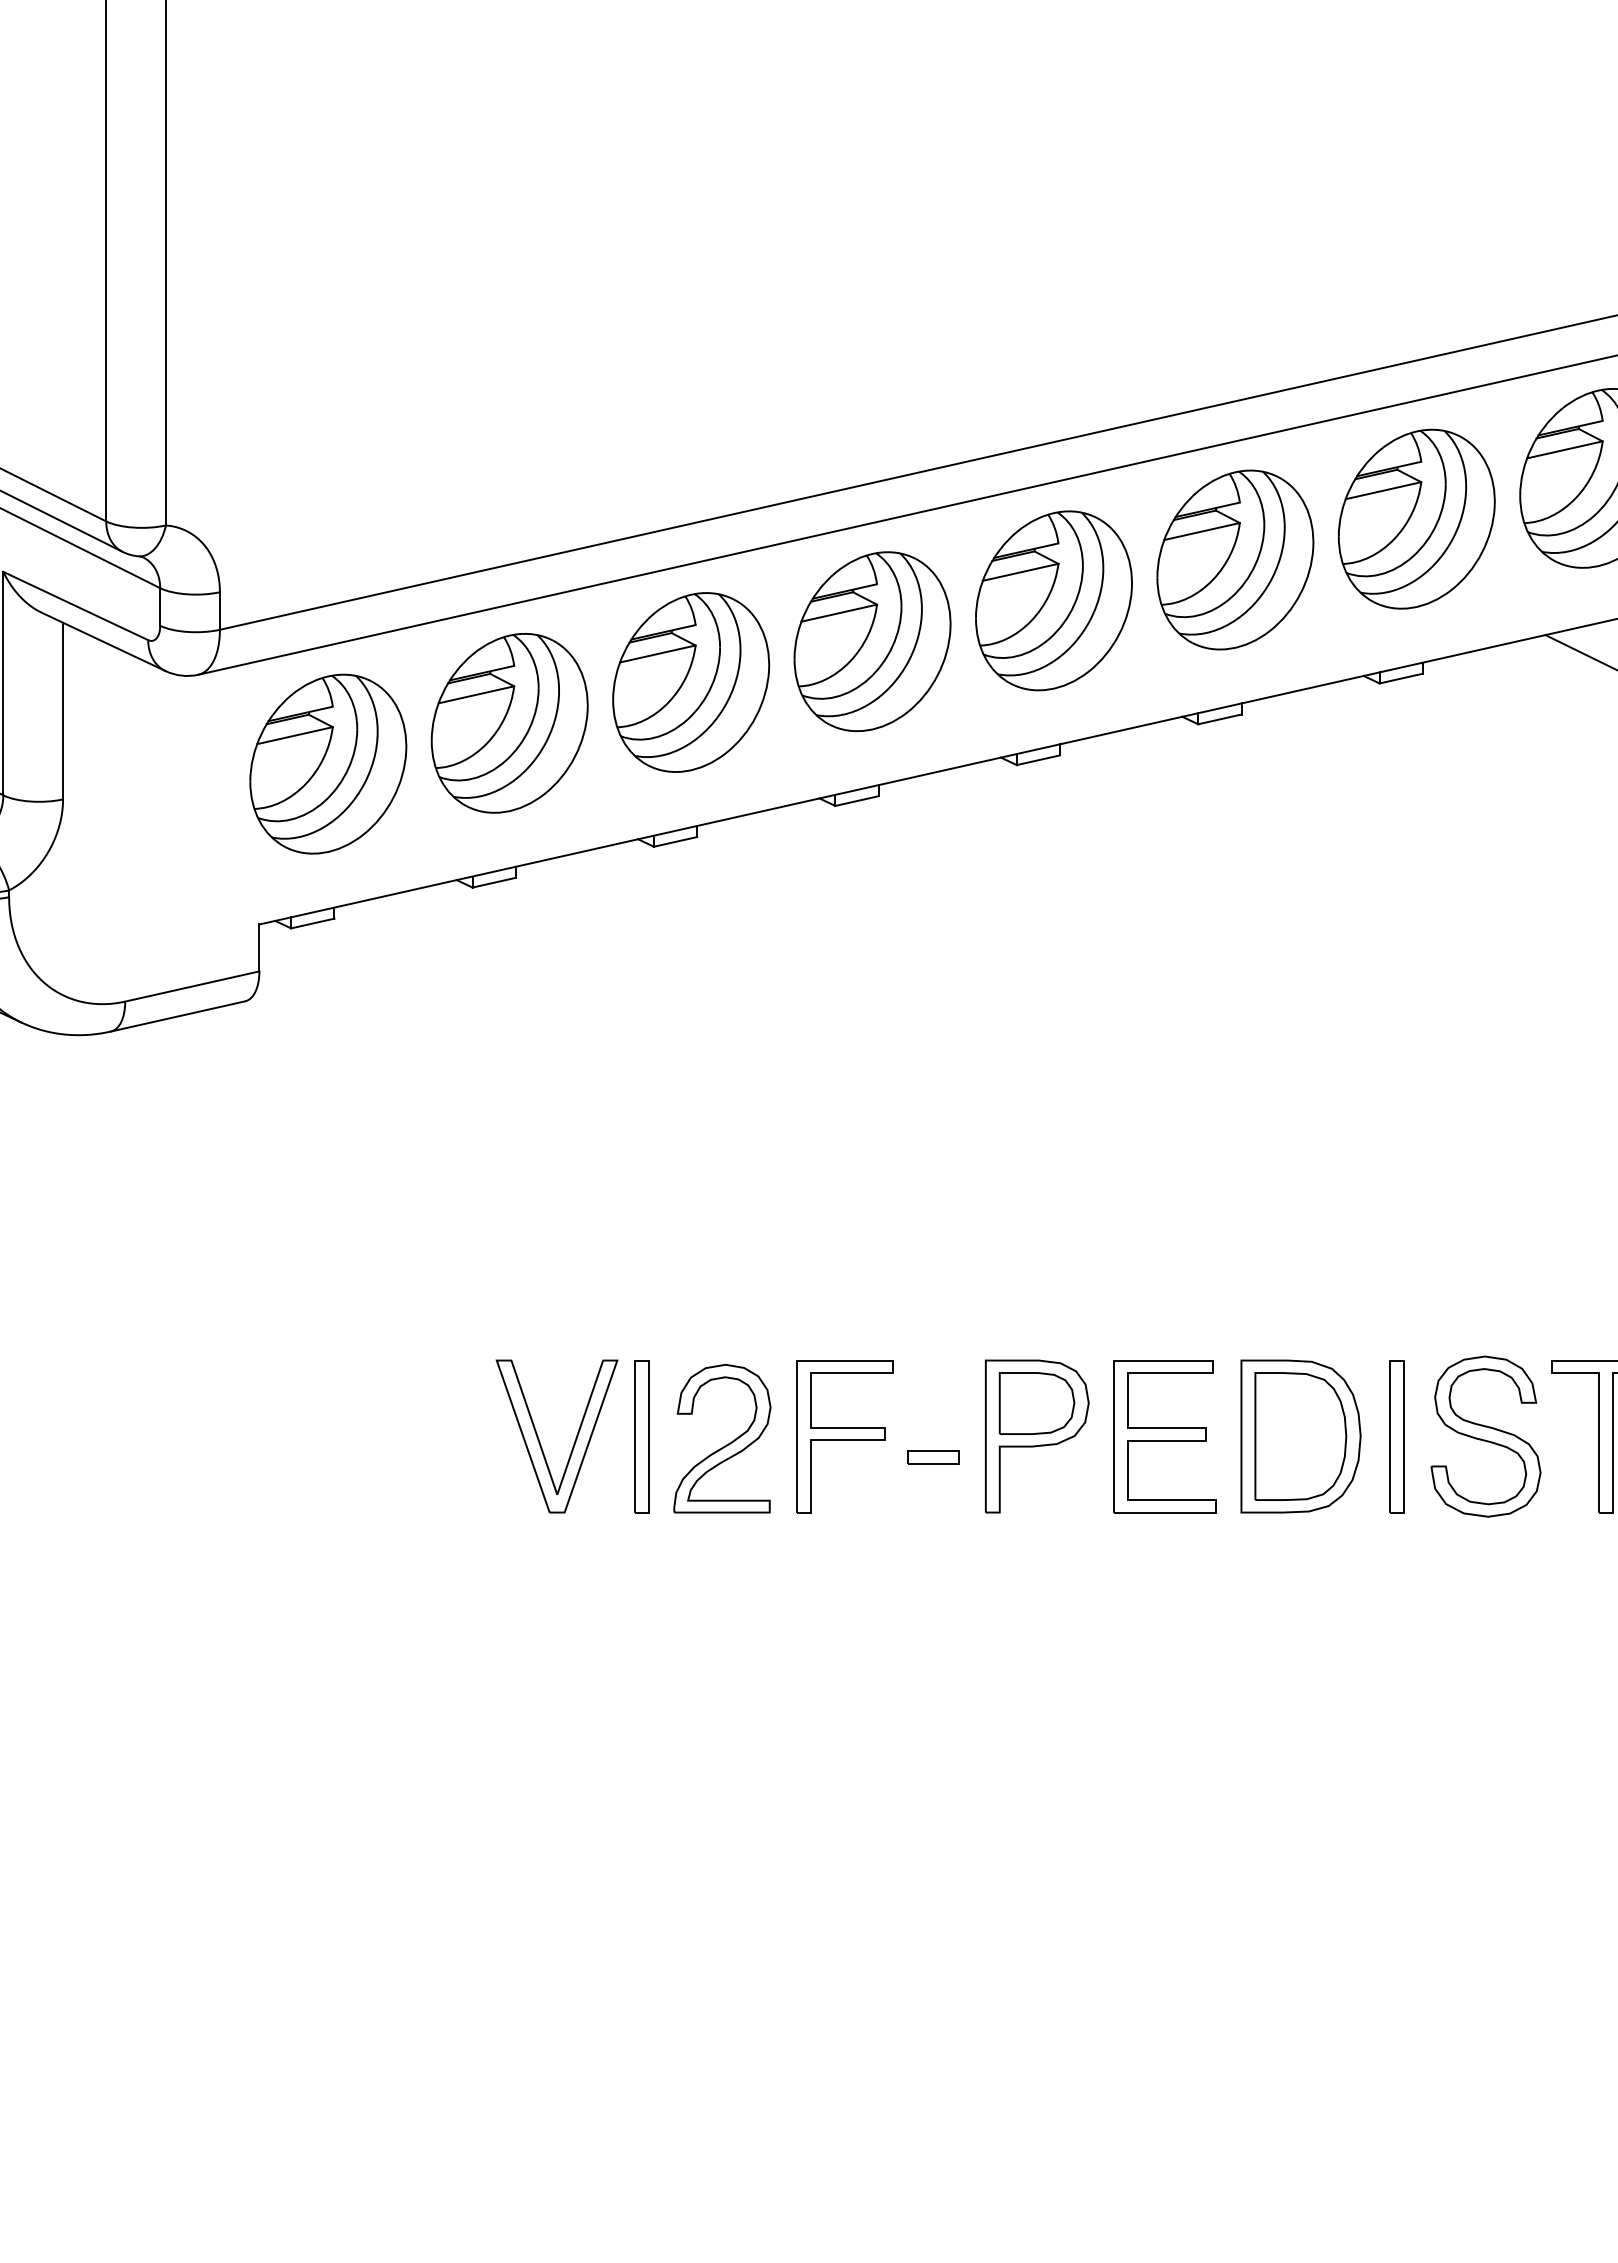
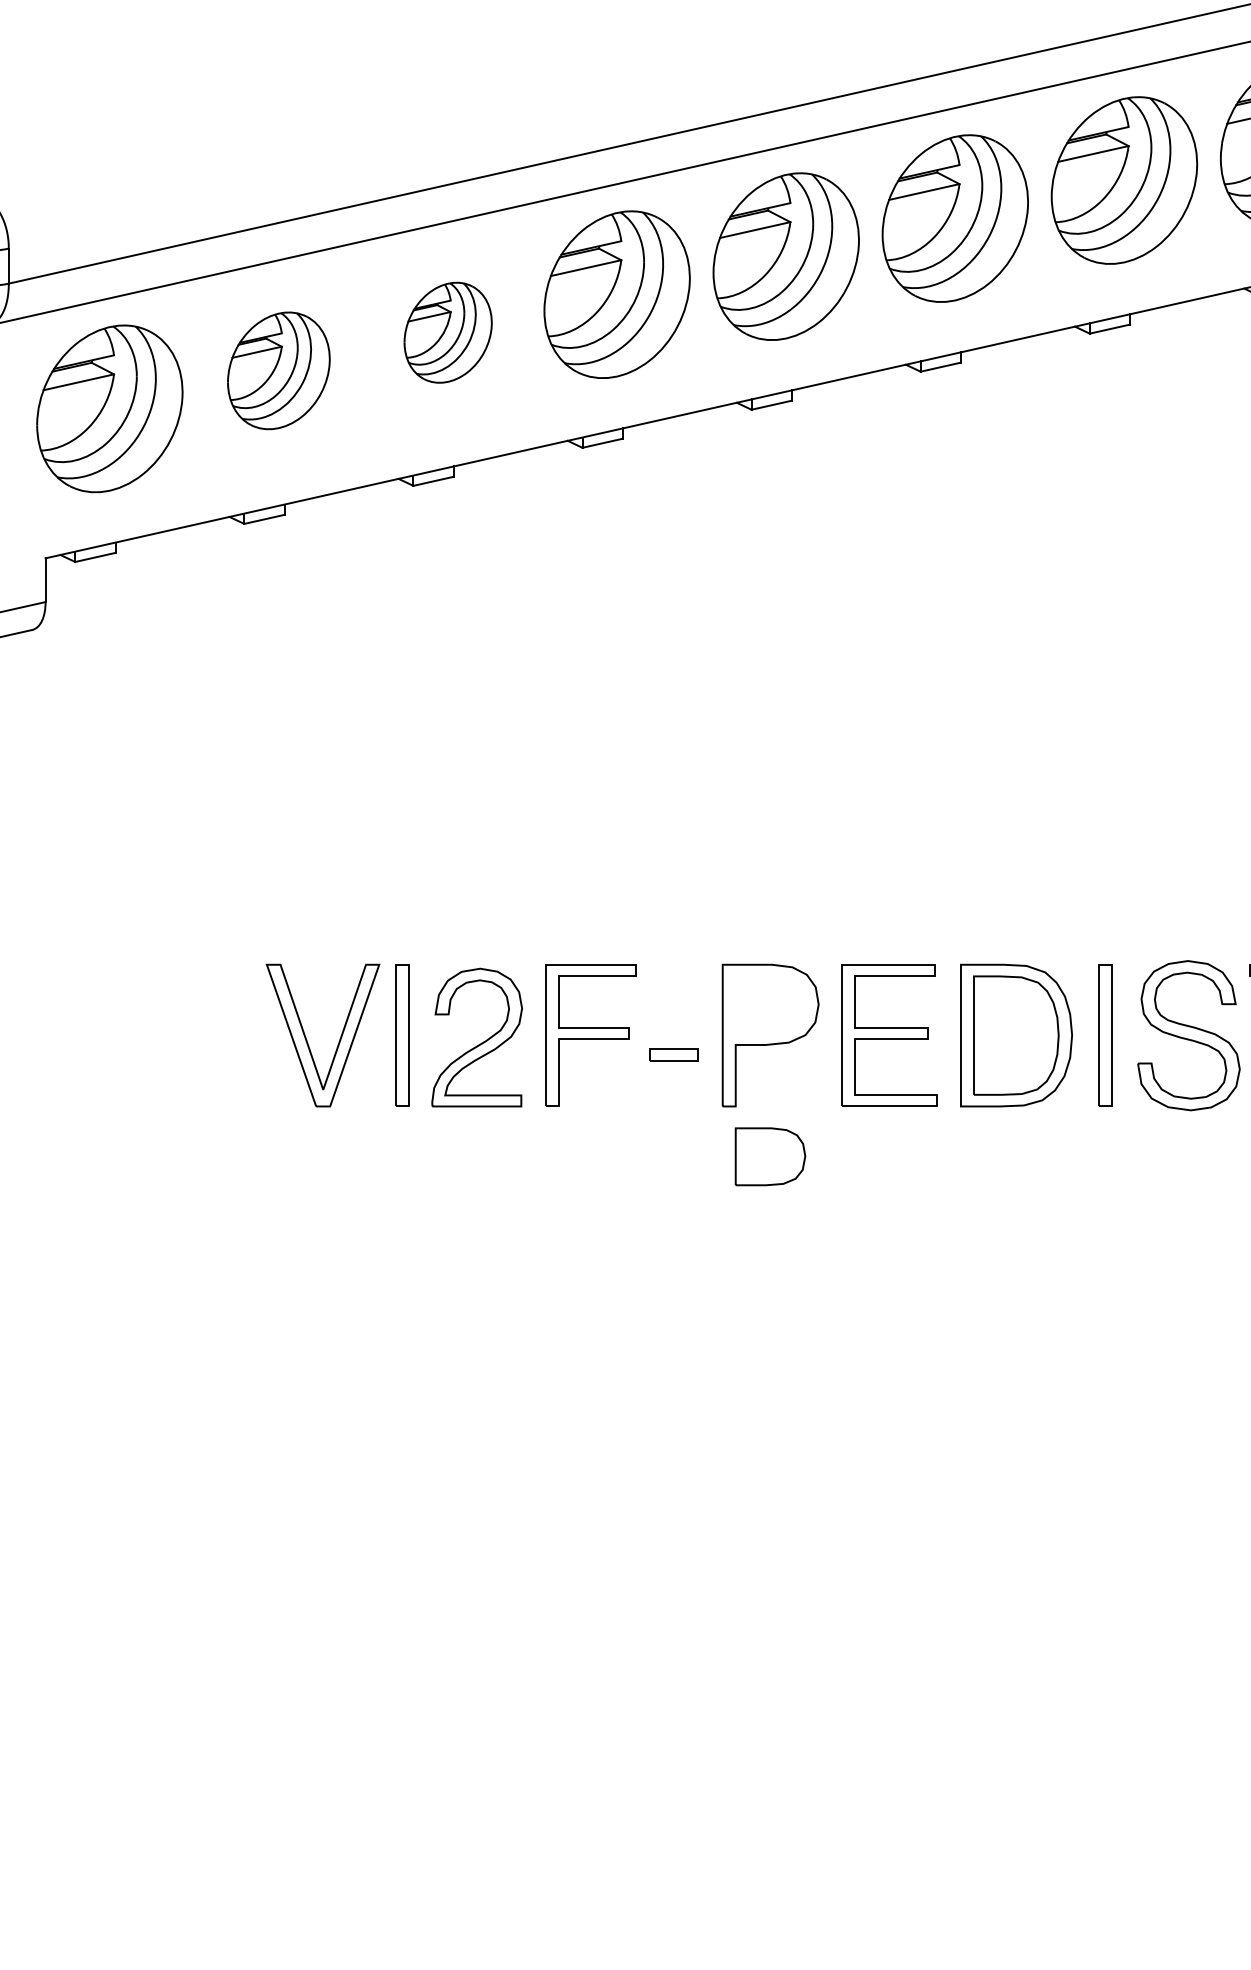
part: (691, 682) -> (448, 332), size x0.6
part: (509, 723) -> (278, 370), size x0.7
part: (1036, 1403) -> (769, 1156), moved

